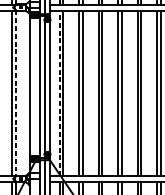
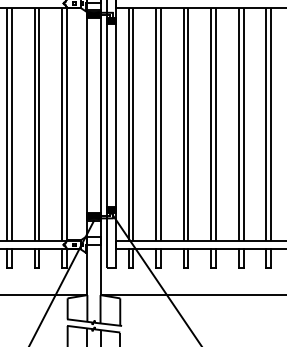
line: (15, 93) -> (66, 124), dashed -> solid
line: (59, 93) -> (128, 124), dashed -> solid

